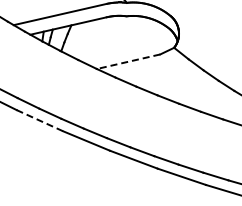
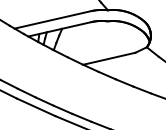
line: (128, 61) -> (109, 58), dashed -> solid
line: (39, 120) -> (35, 107), dashed -> solid

